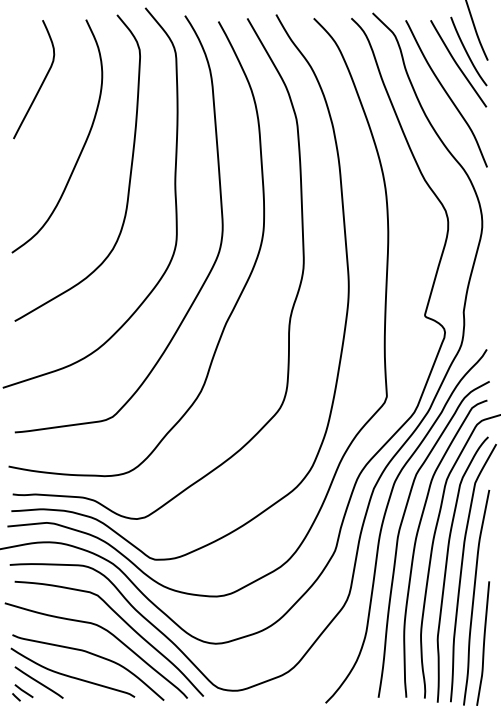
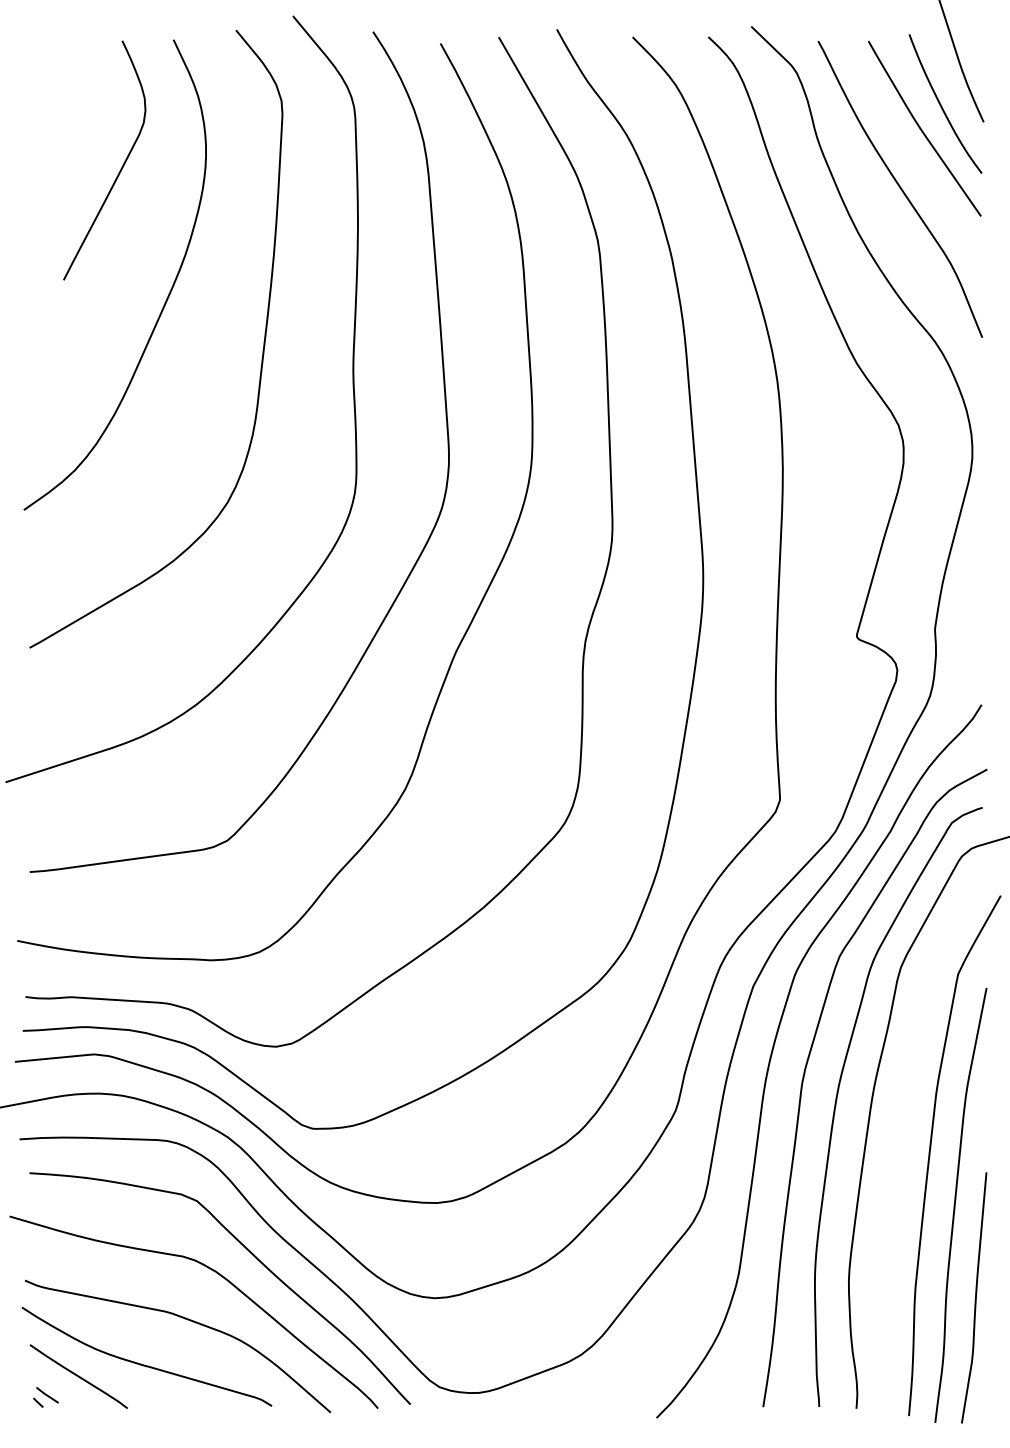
curve: (41, 83) -> (119, 168), moved
curve: (447, 565) -> (902, 1140), removed
part: (22, 692) -> (45, 1396), size x0.6

